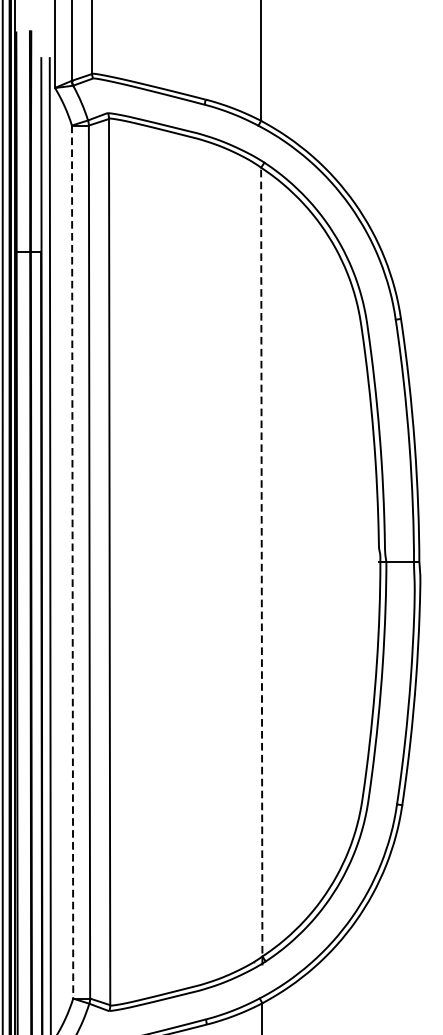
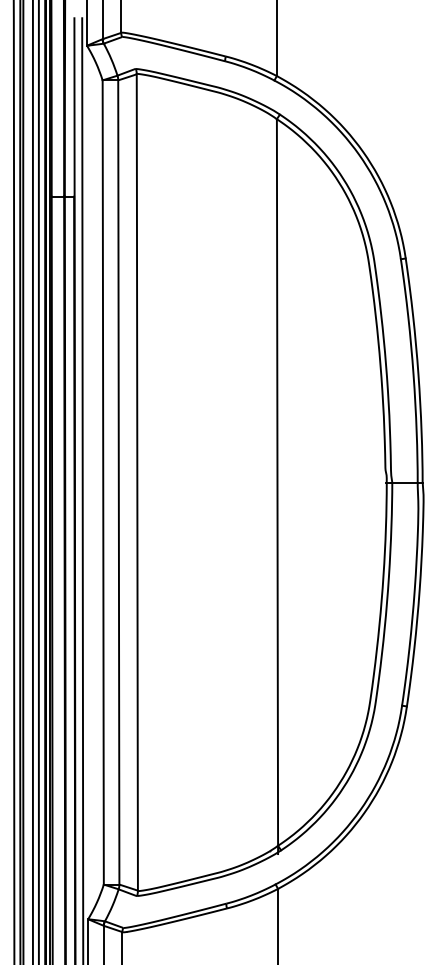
line: (72, 563) -> (103, 483), dashed -> solid
line: (261, 566) -> (277, 486), dashed -> solid

